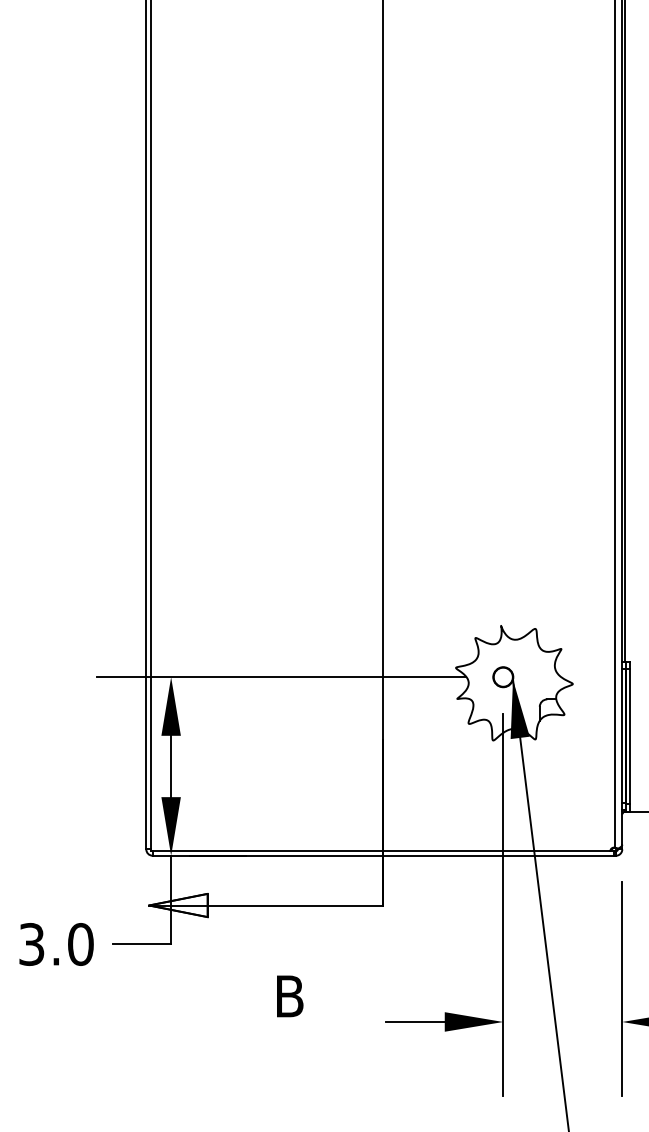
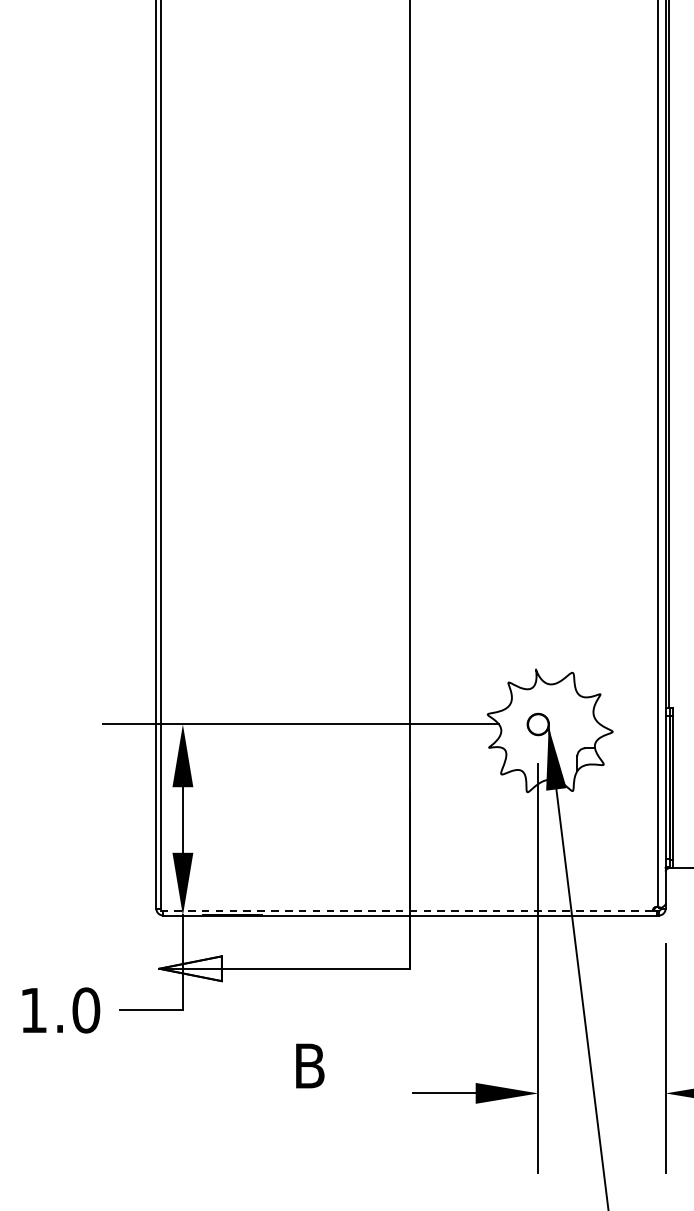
line: (380, 851) -> (406, 910), solid -> dashed
text: (31, 944) -> (33, 1010), 3.0 -> 1.0

